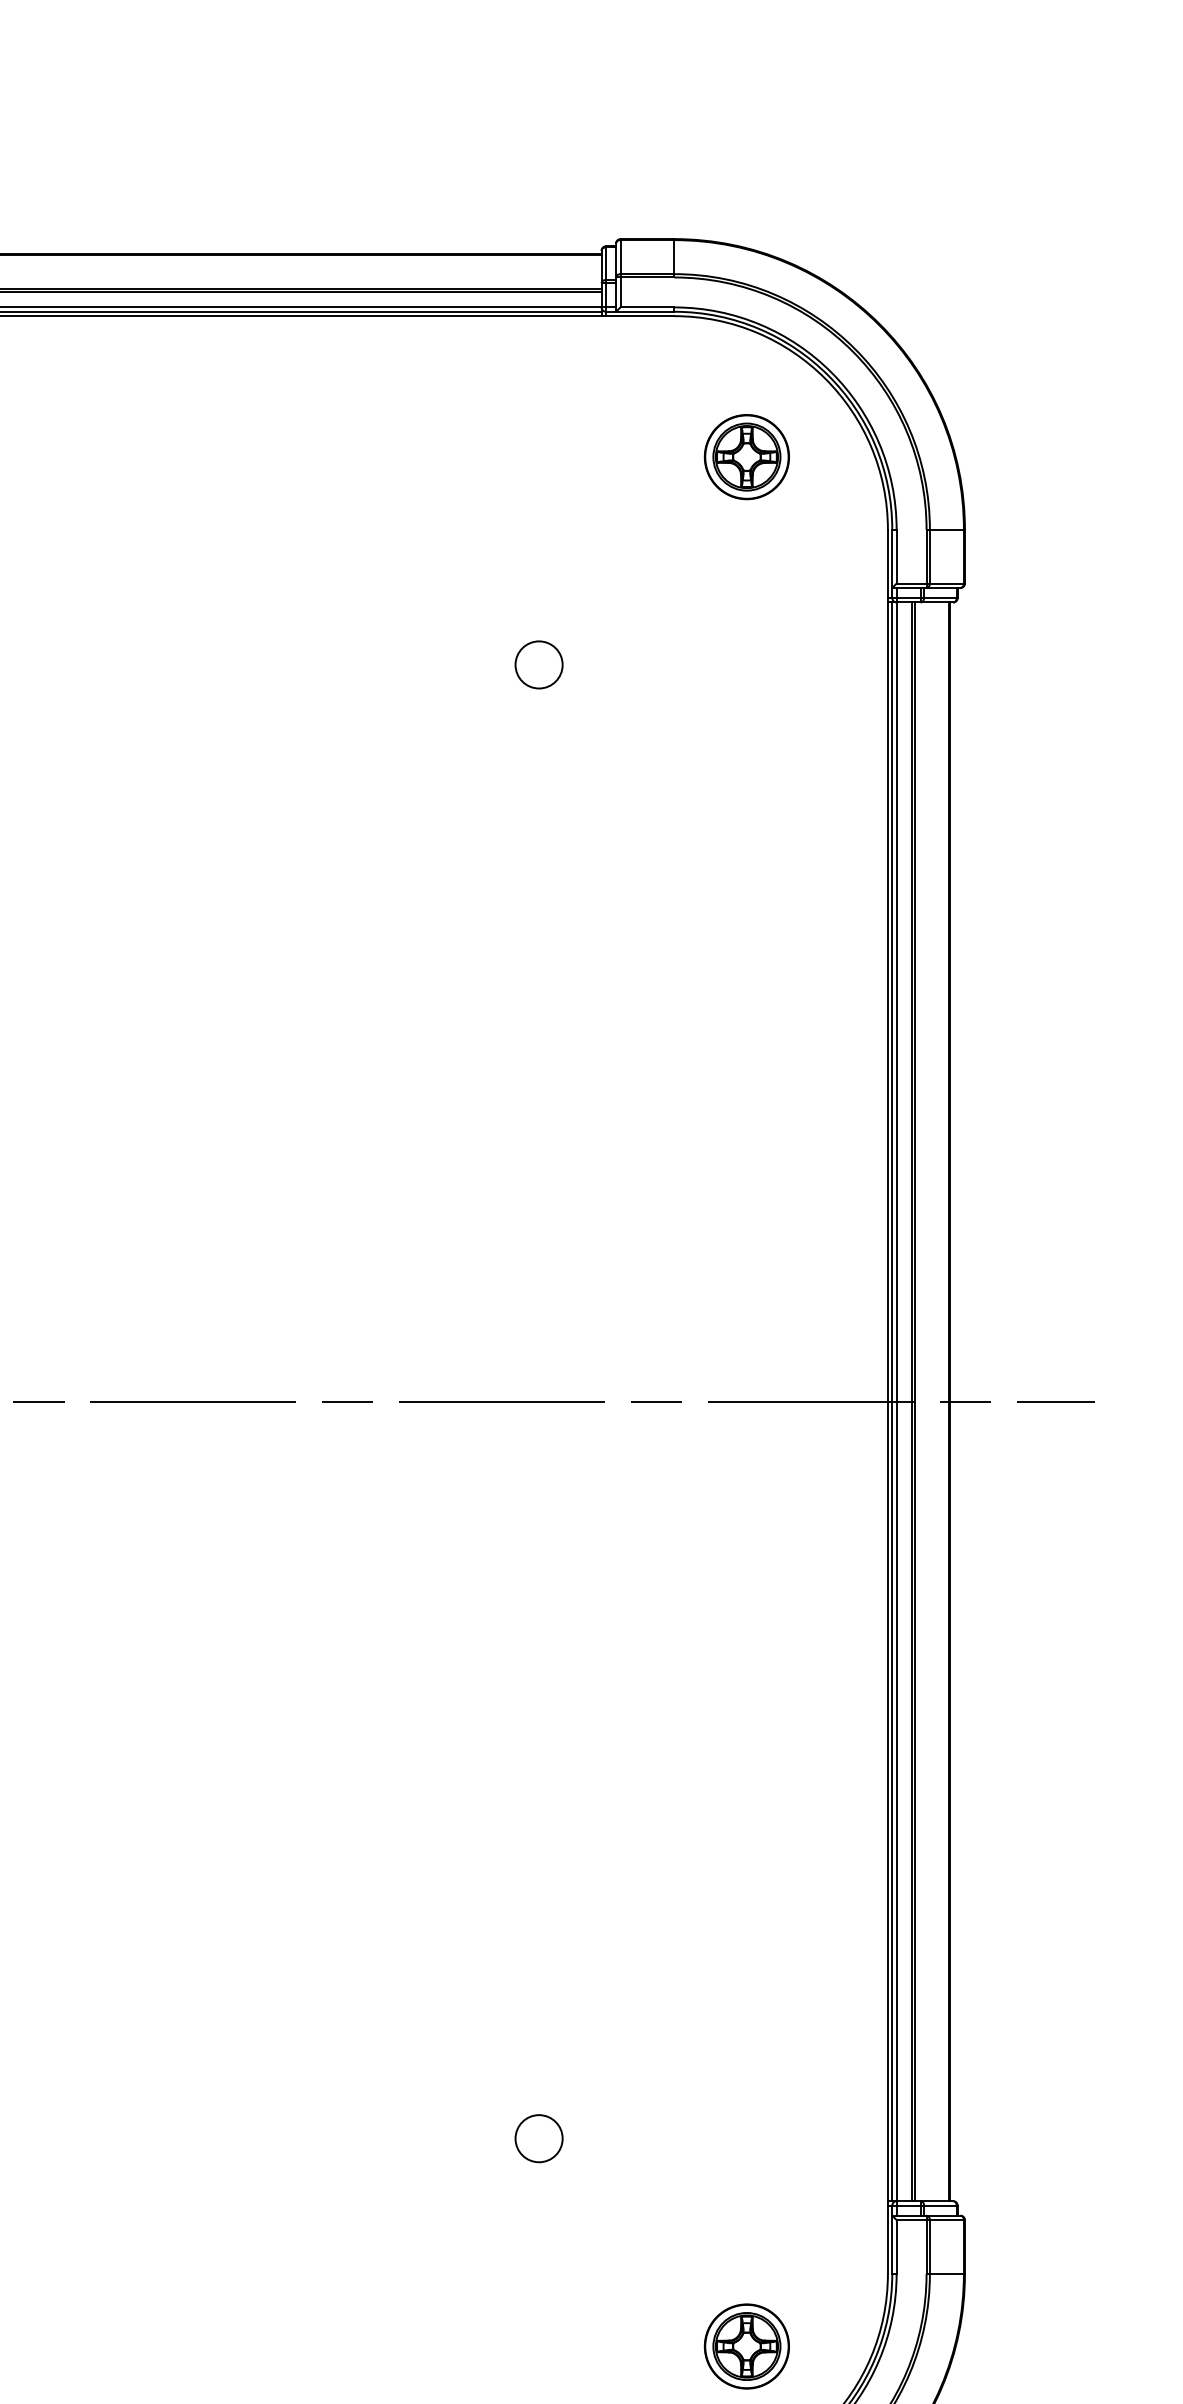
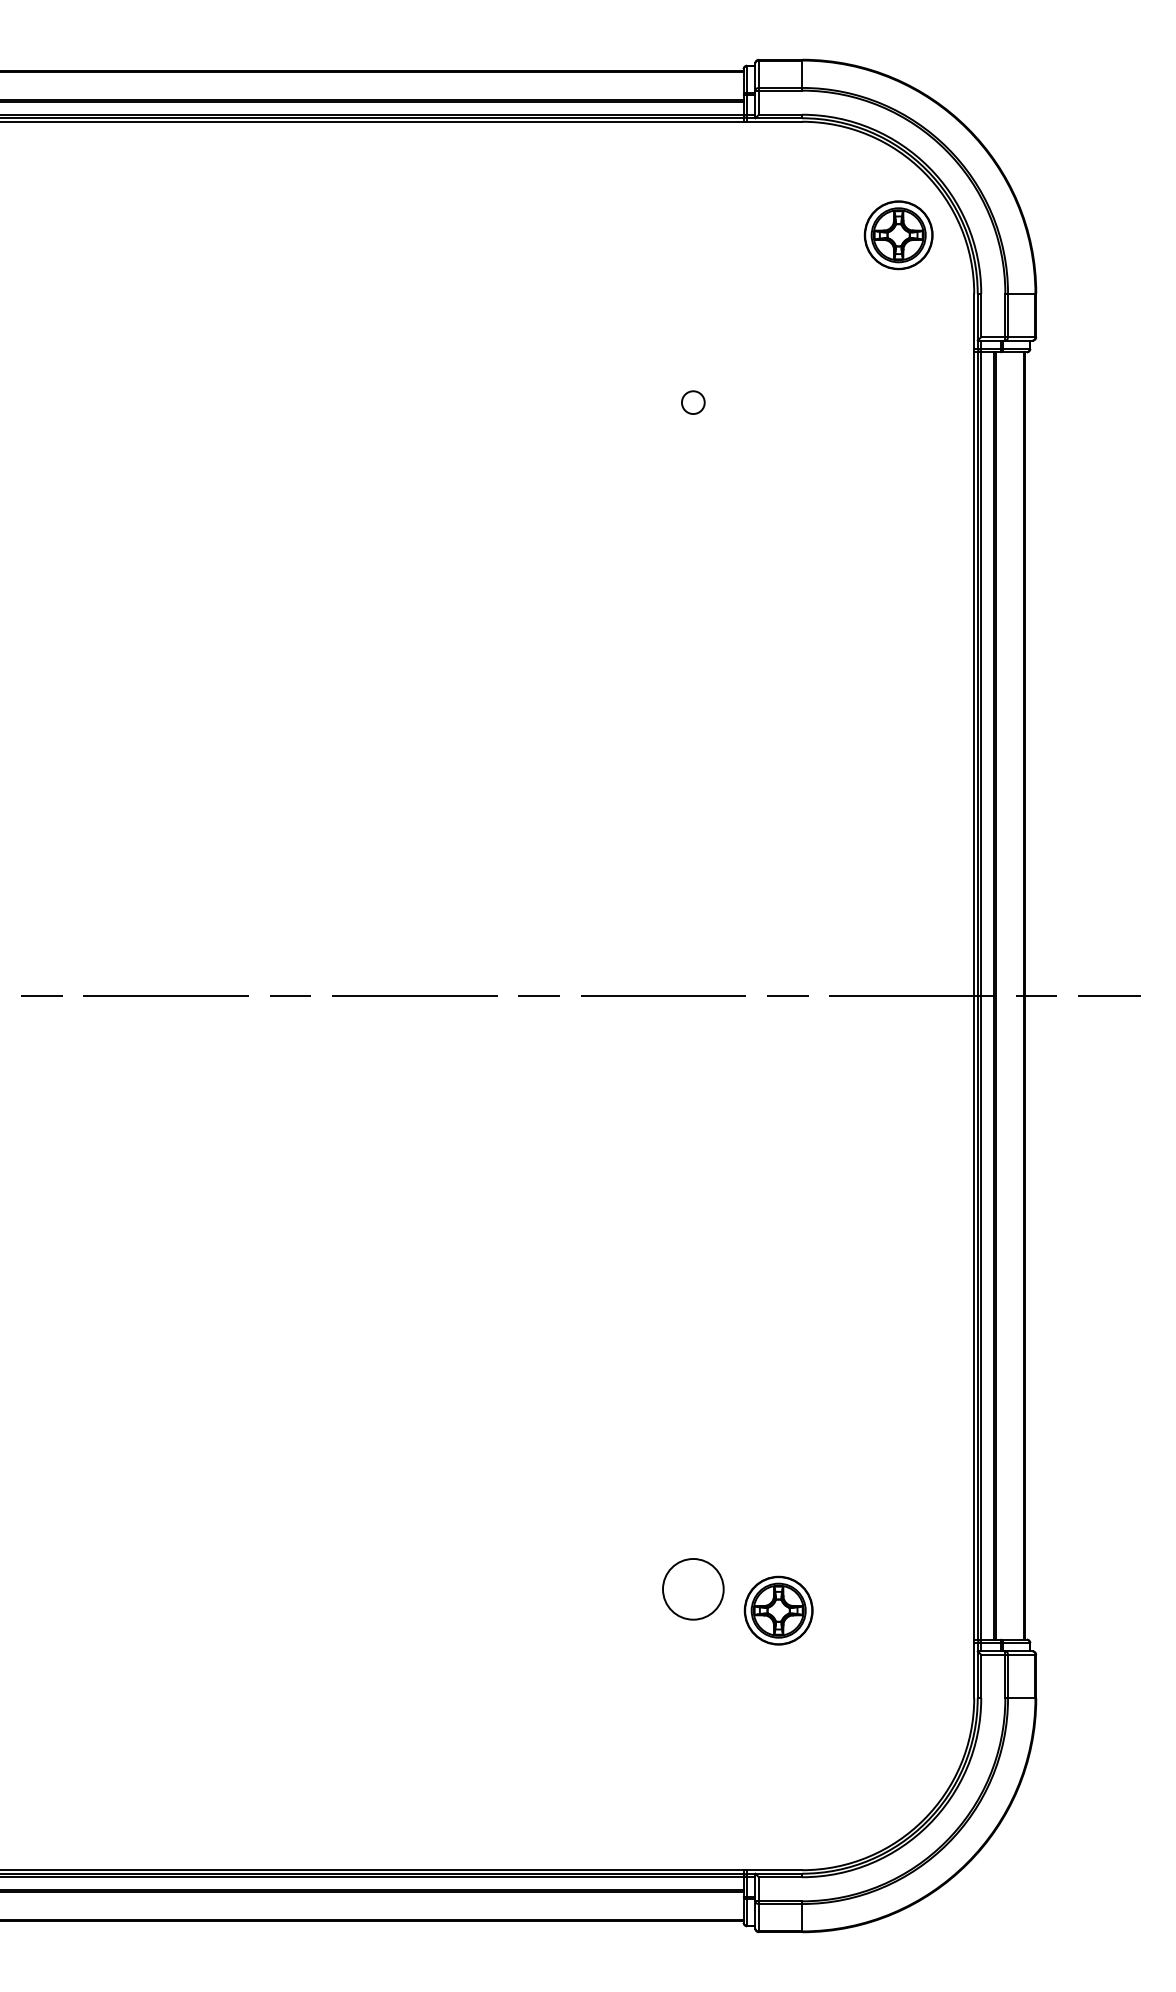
part: (746, 457) -> (898, 235), moved
circle: (539, 664) -> (693, 402), size x0.6
circle: (539, 2138) -> (693, 1589), size x1.6
part: (746, 2346) -> (778, 1610), moved

